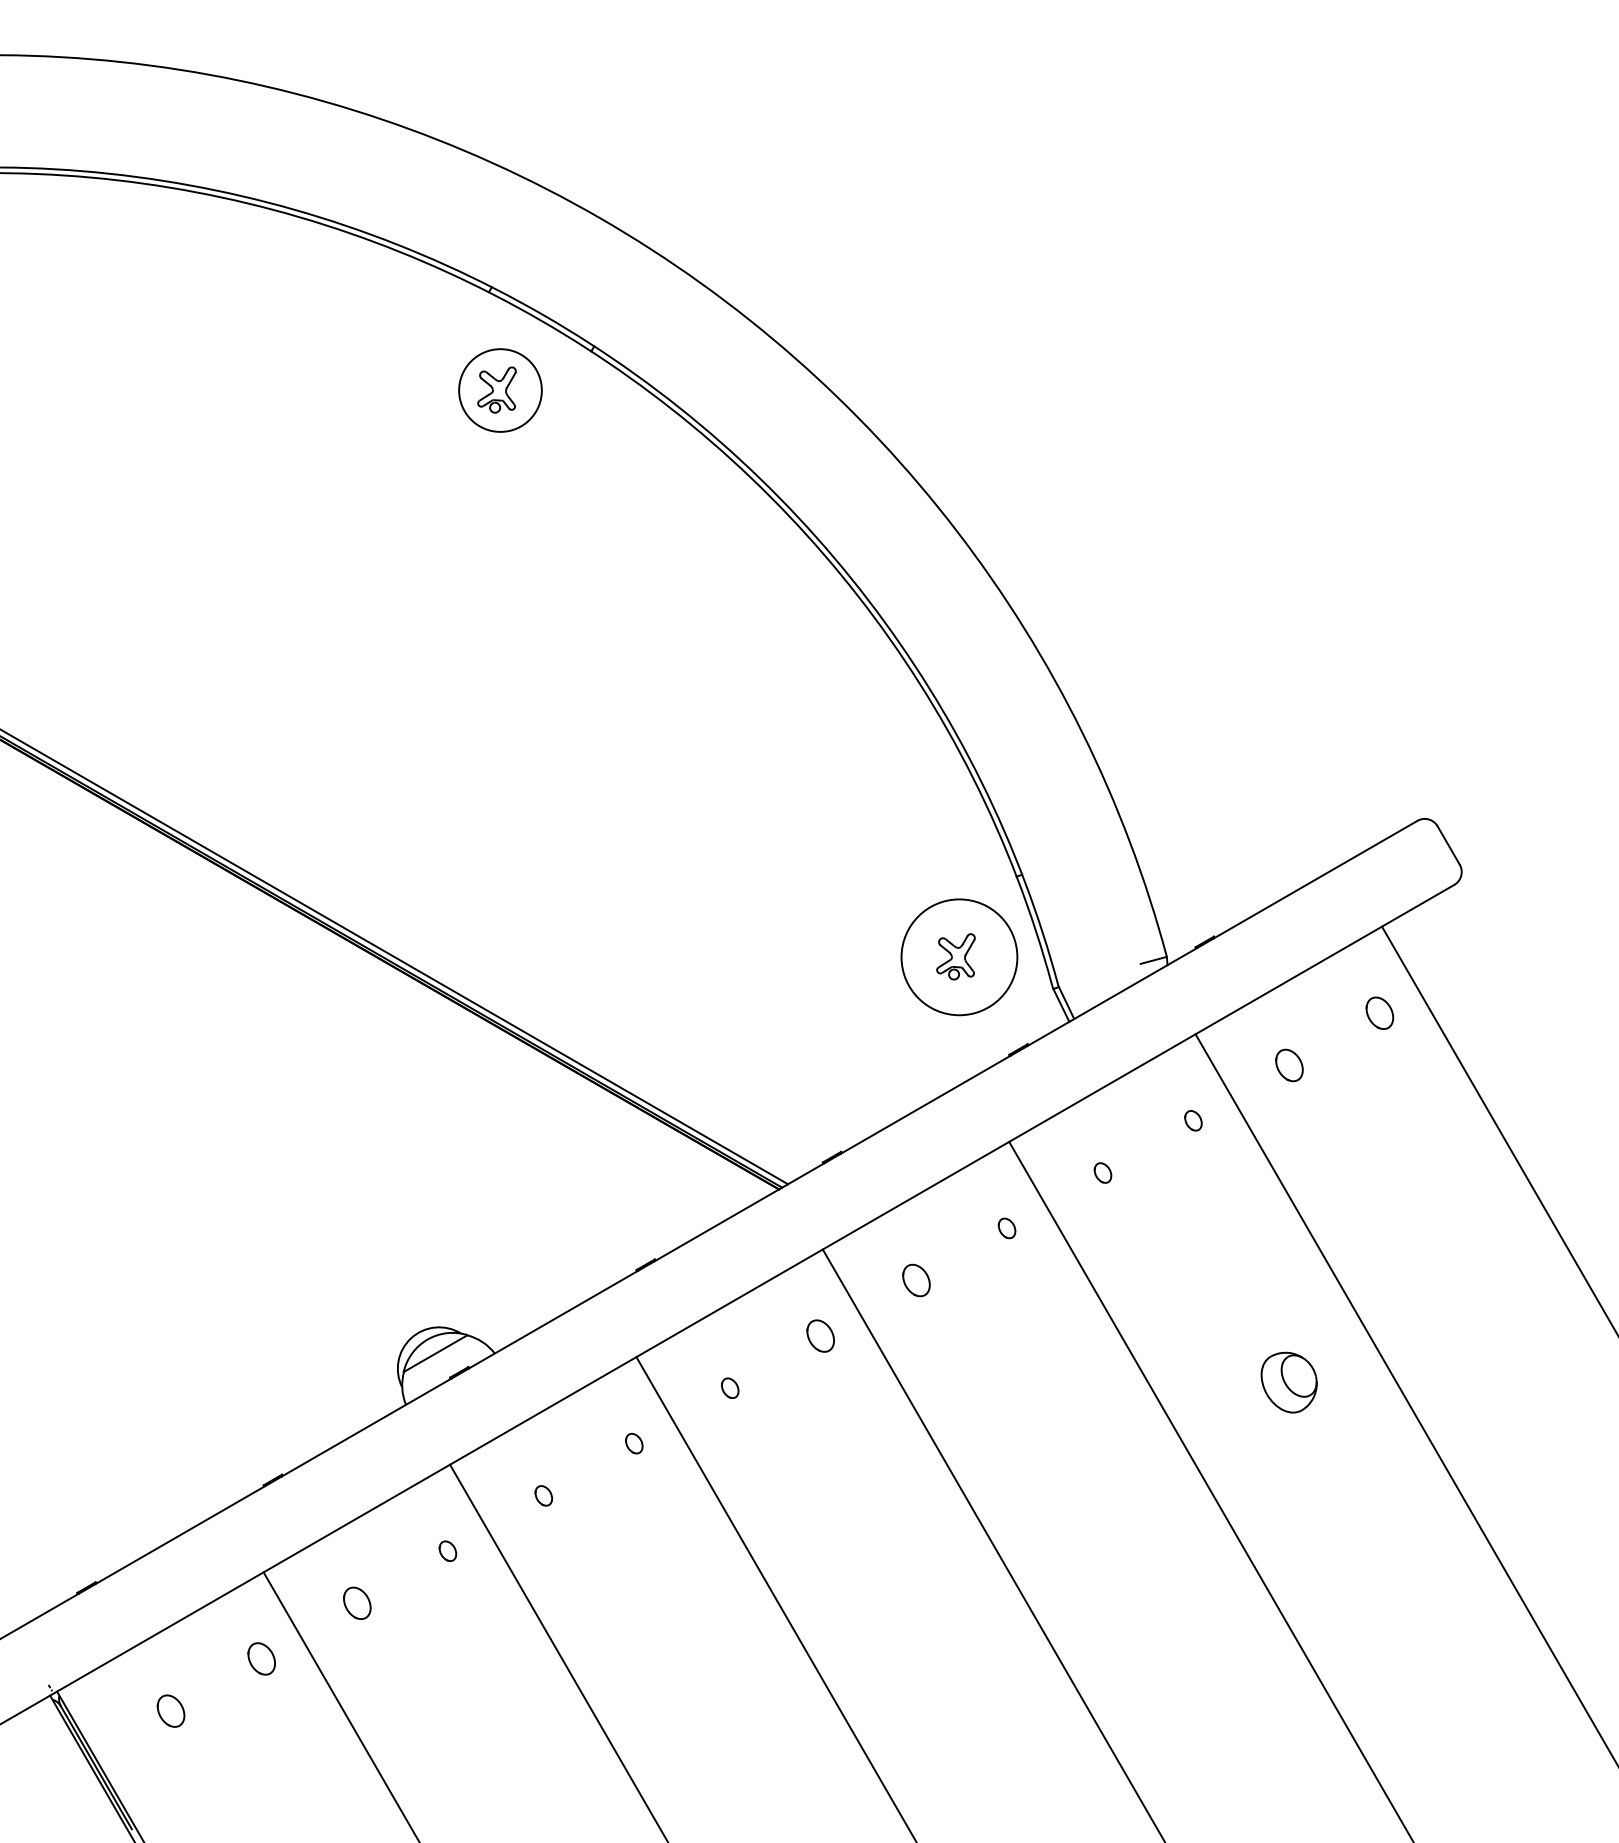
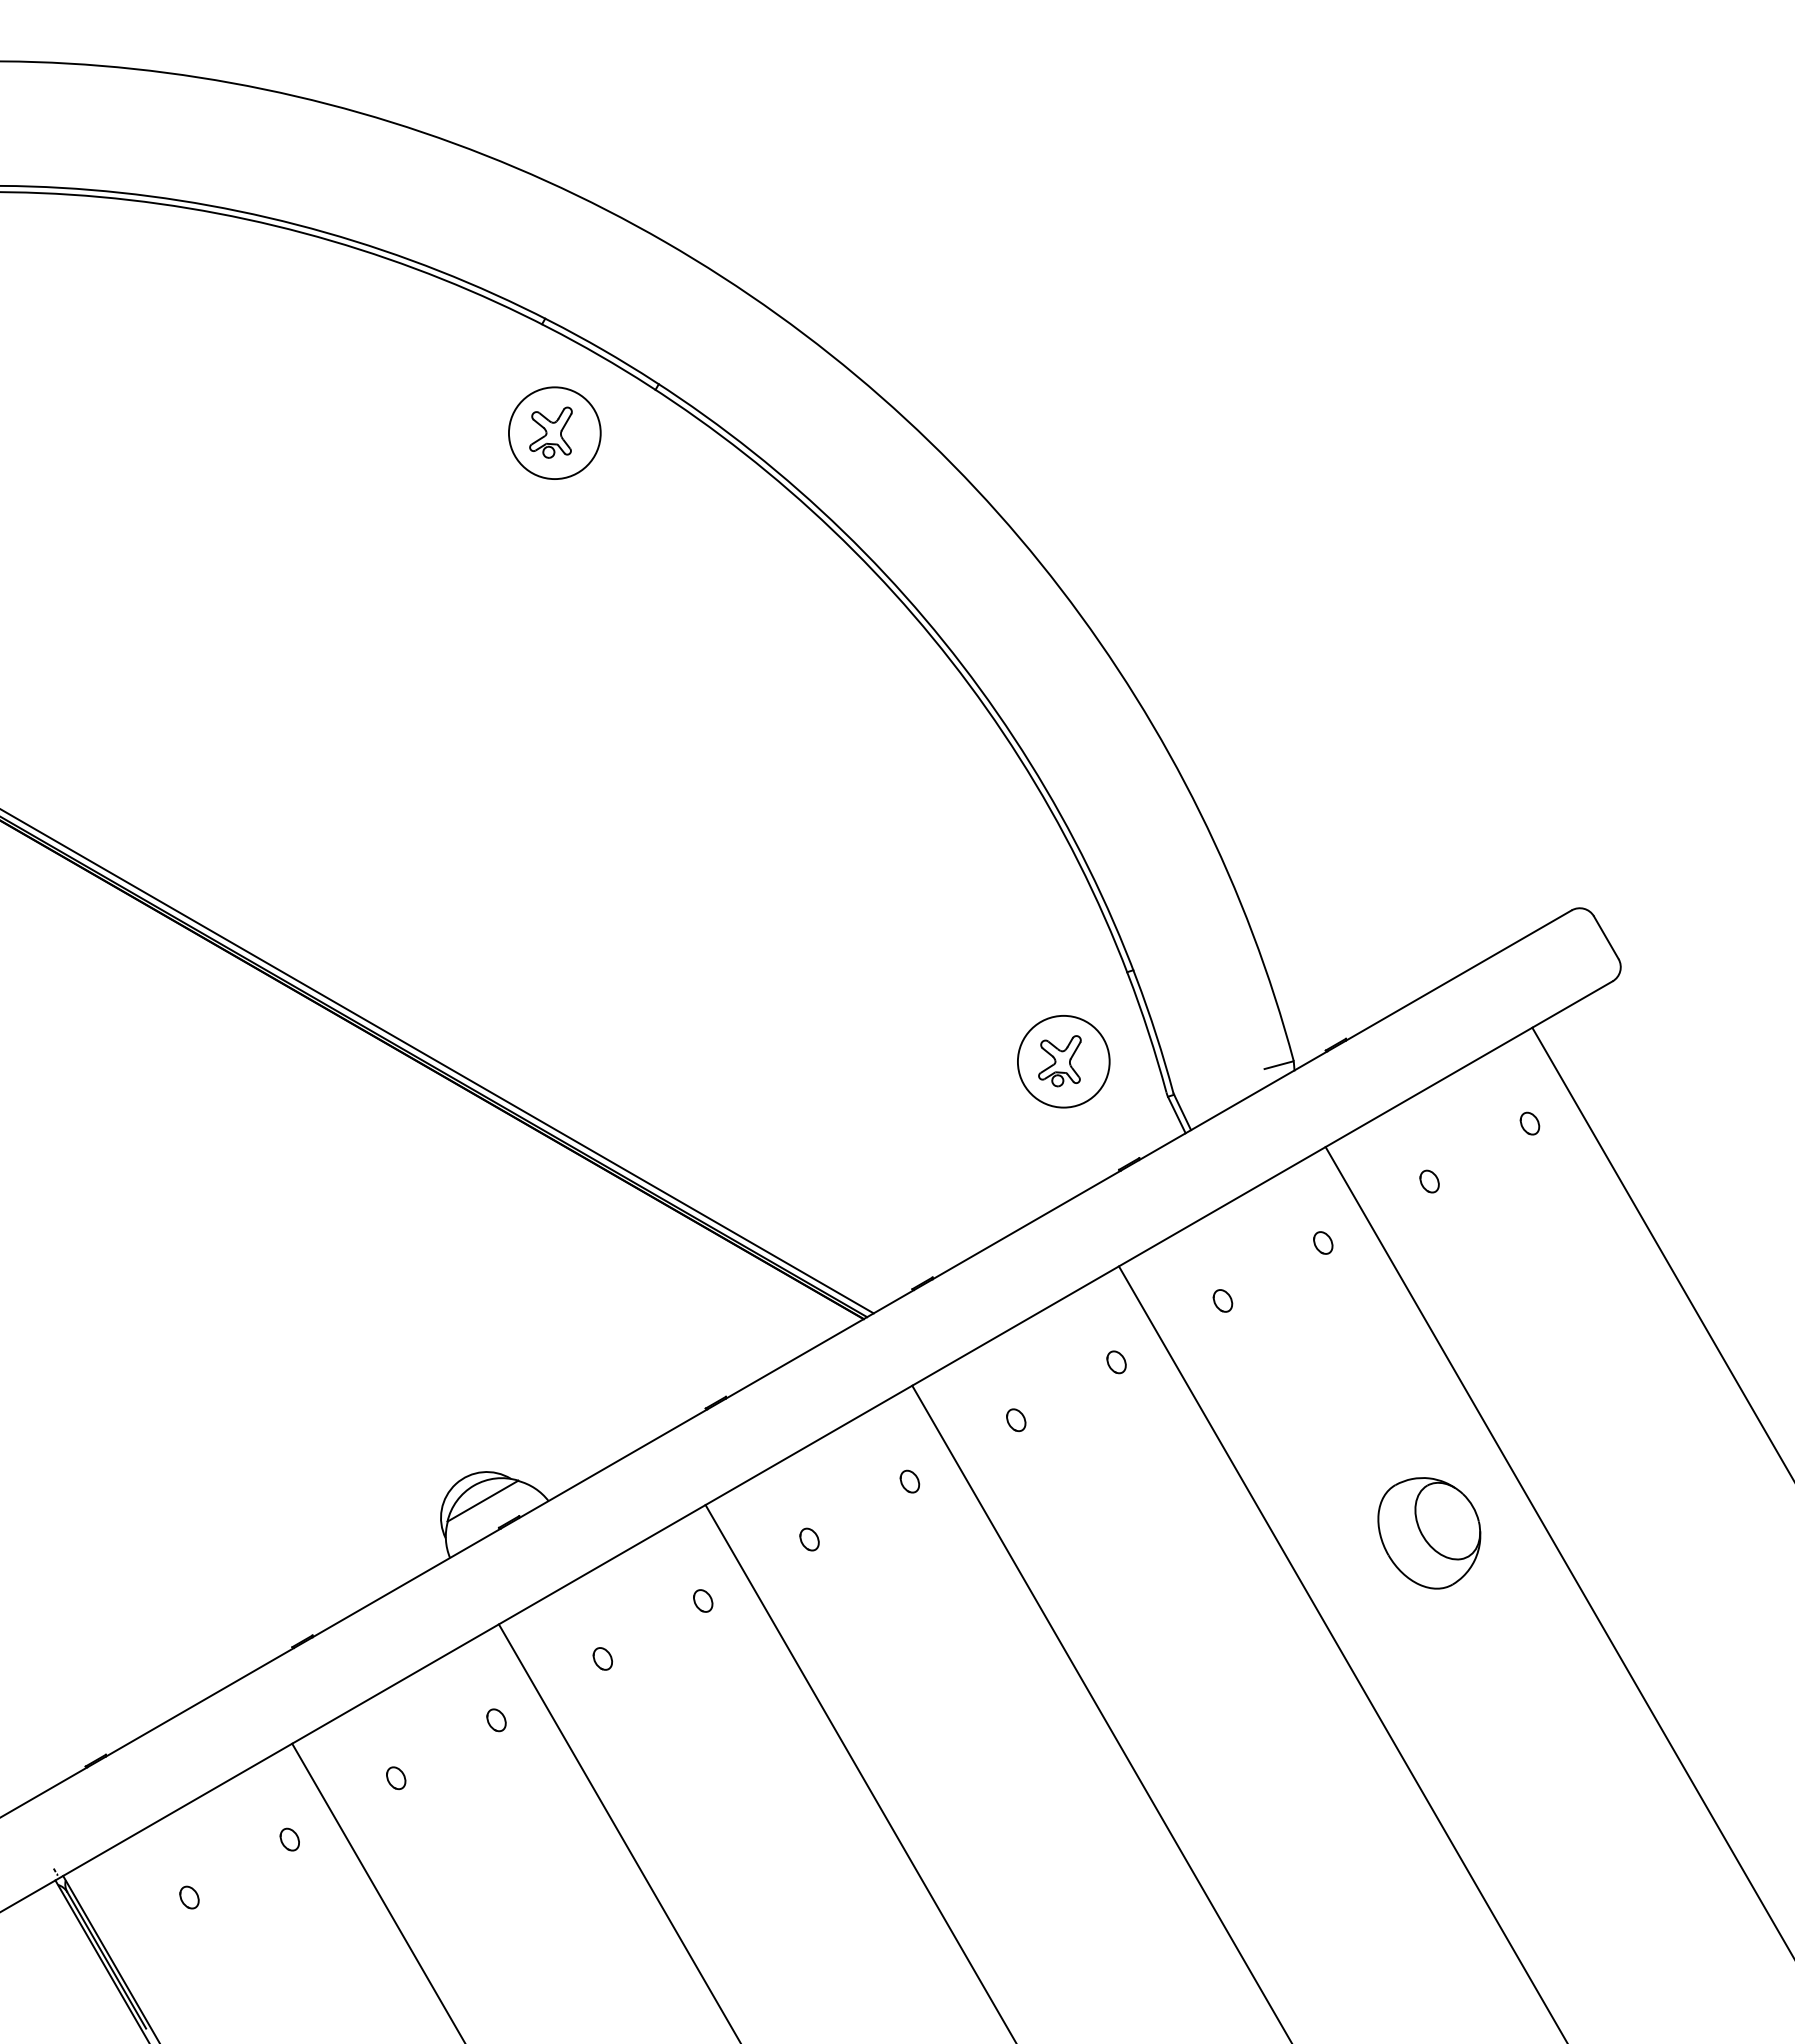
circle: (959, 957) -> (1063, 1061), size x0.71
part: (1379, 1013) -> (1529, 1123), size x0.62
part: (1289, 1065) -> (1429, 1181), size x0.62
part: (916, 1280) -> (1016, 1420), size x0.62
part: (820, 1335) -> (909, 1481), size x0.62
part: (1289, 1382) -> (1429, 1533), size x1.67
part: (357, 1603) -> (396, 1778), size x0.62
part: (261, 1658) -> (289, 1839), size x0.62
part: (171, 1711) -> (189, 1897), size x0.62

